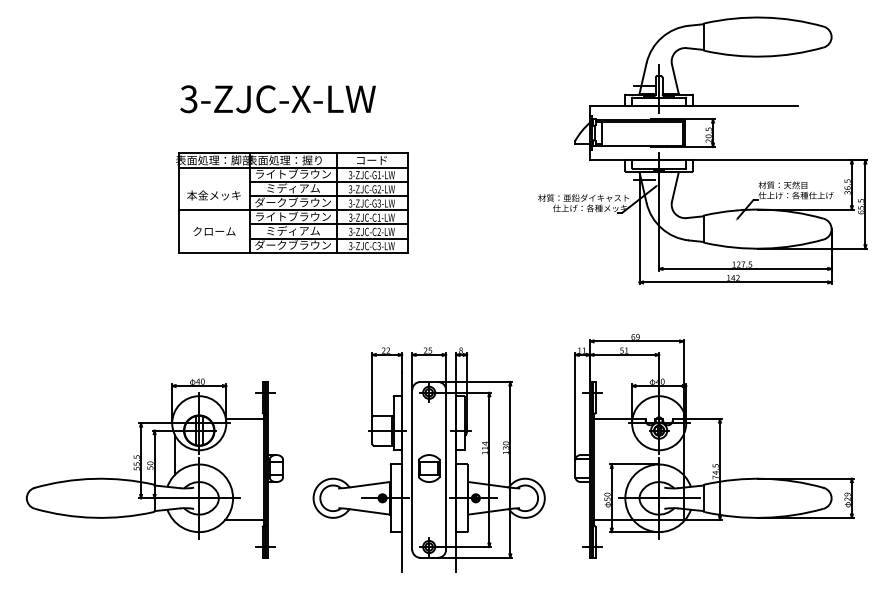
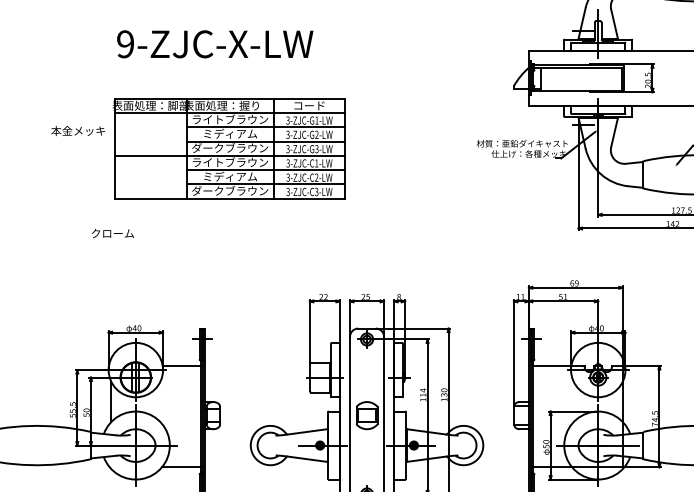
text: (188, 99) -> (125, 44), 3-ZJC-X-LW -> 9-ZJC-X-LW
text: (213, 195) -> (77, 131), moved
text: (214, 230) -> (112, 232), moved

